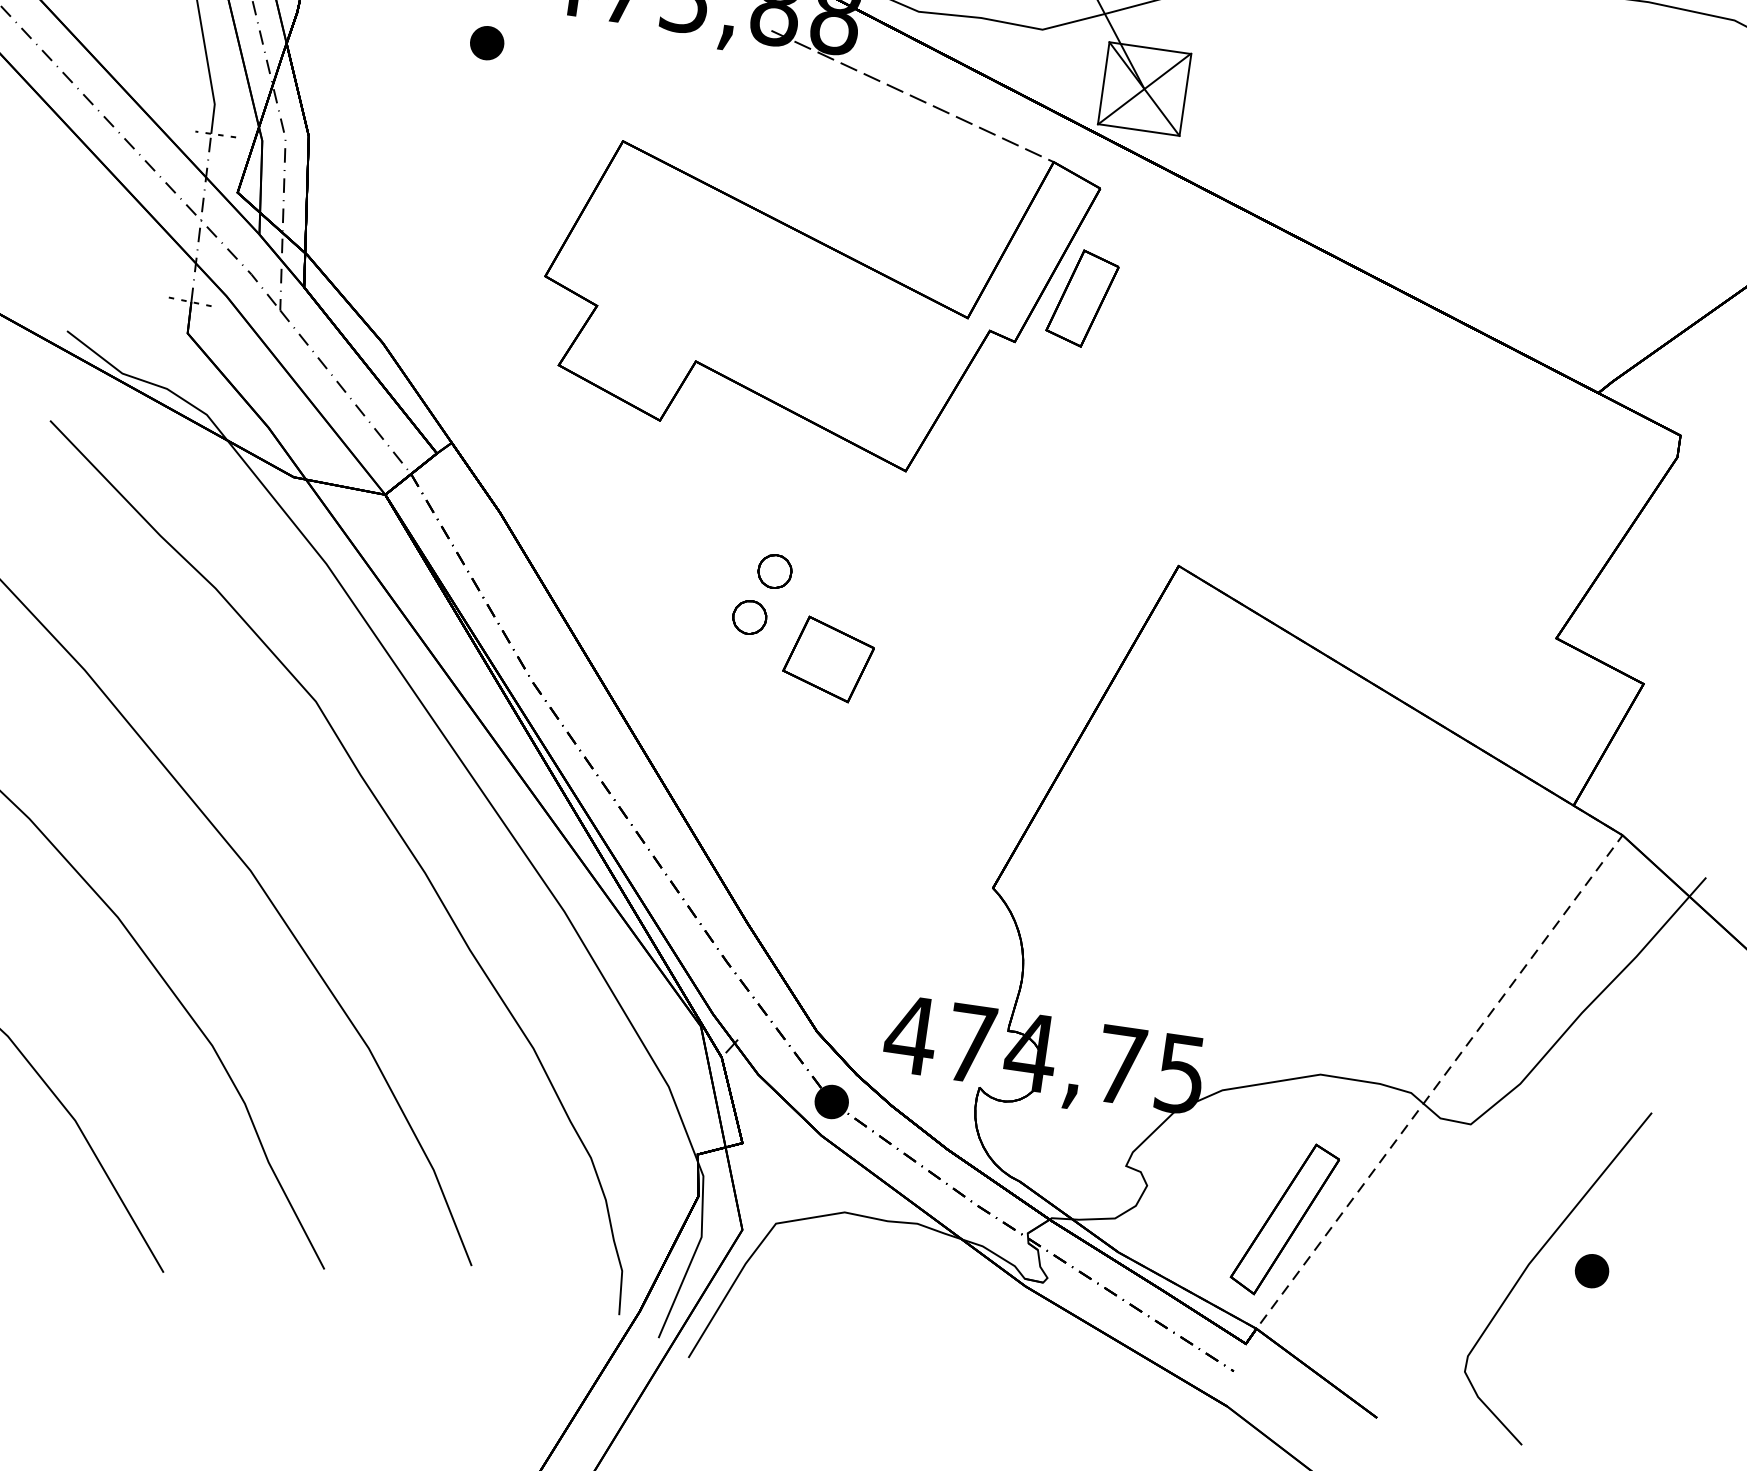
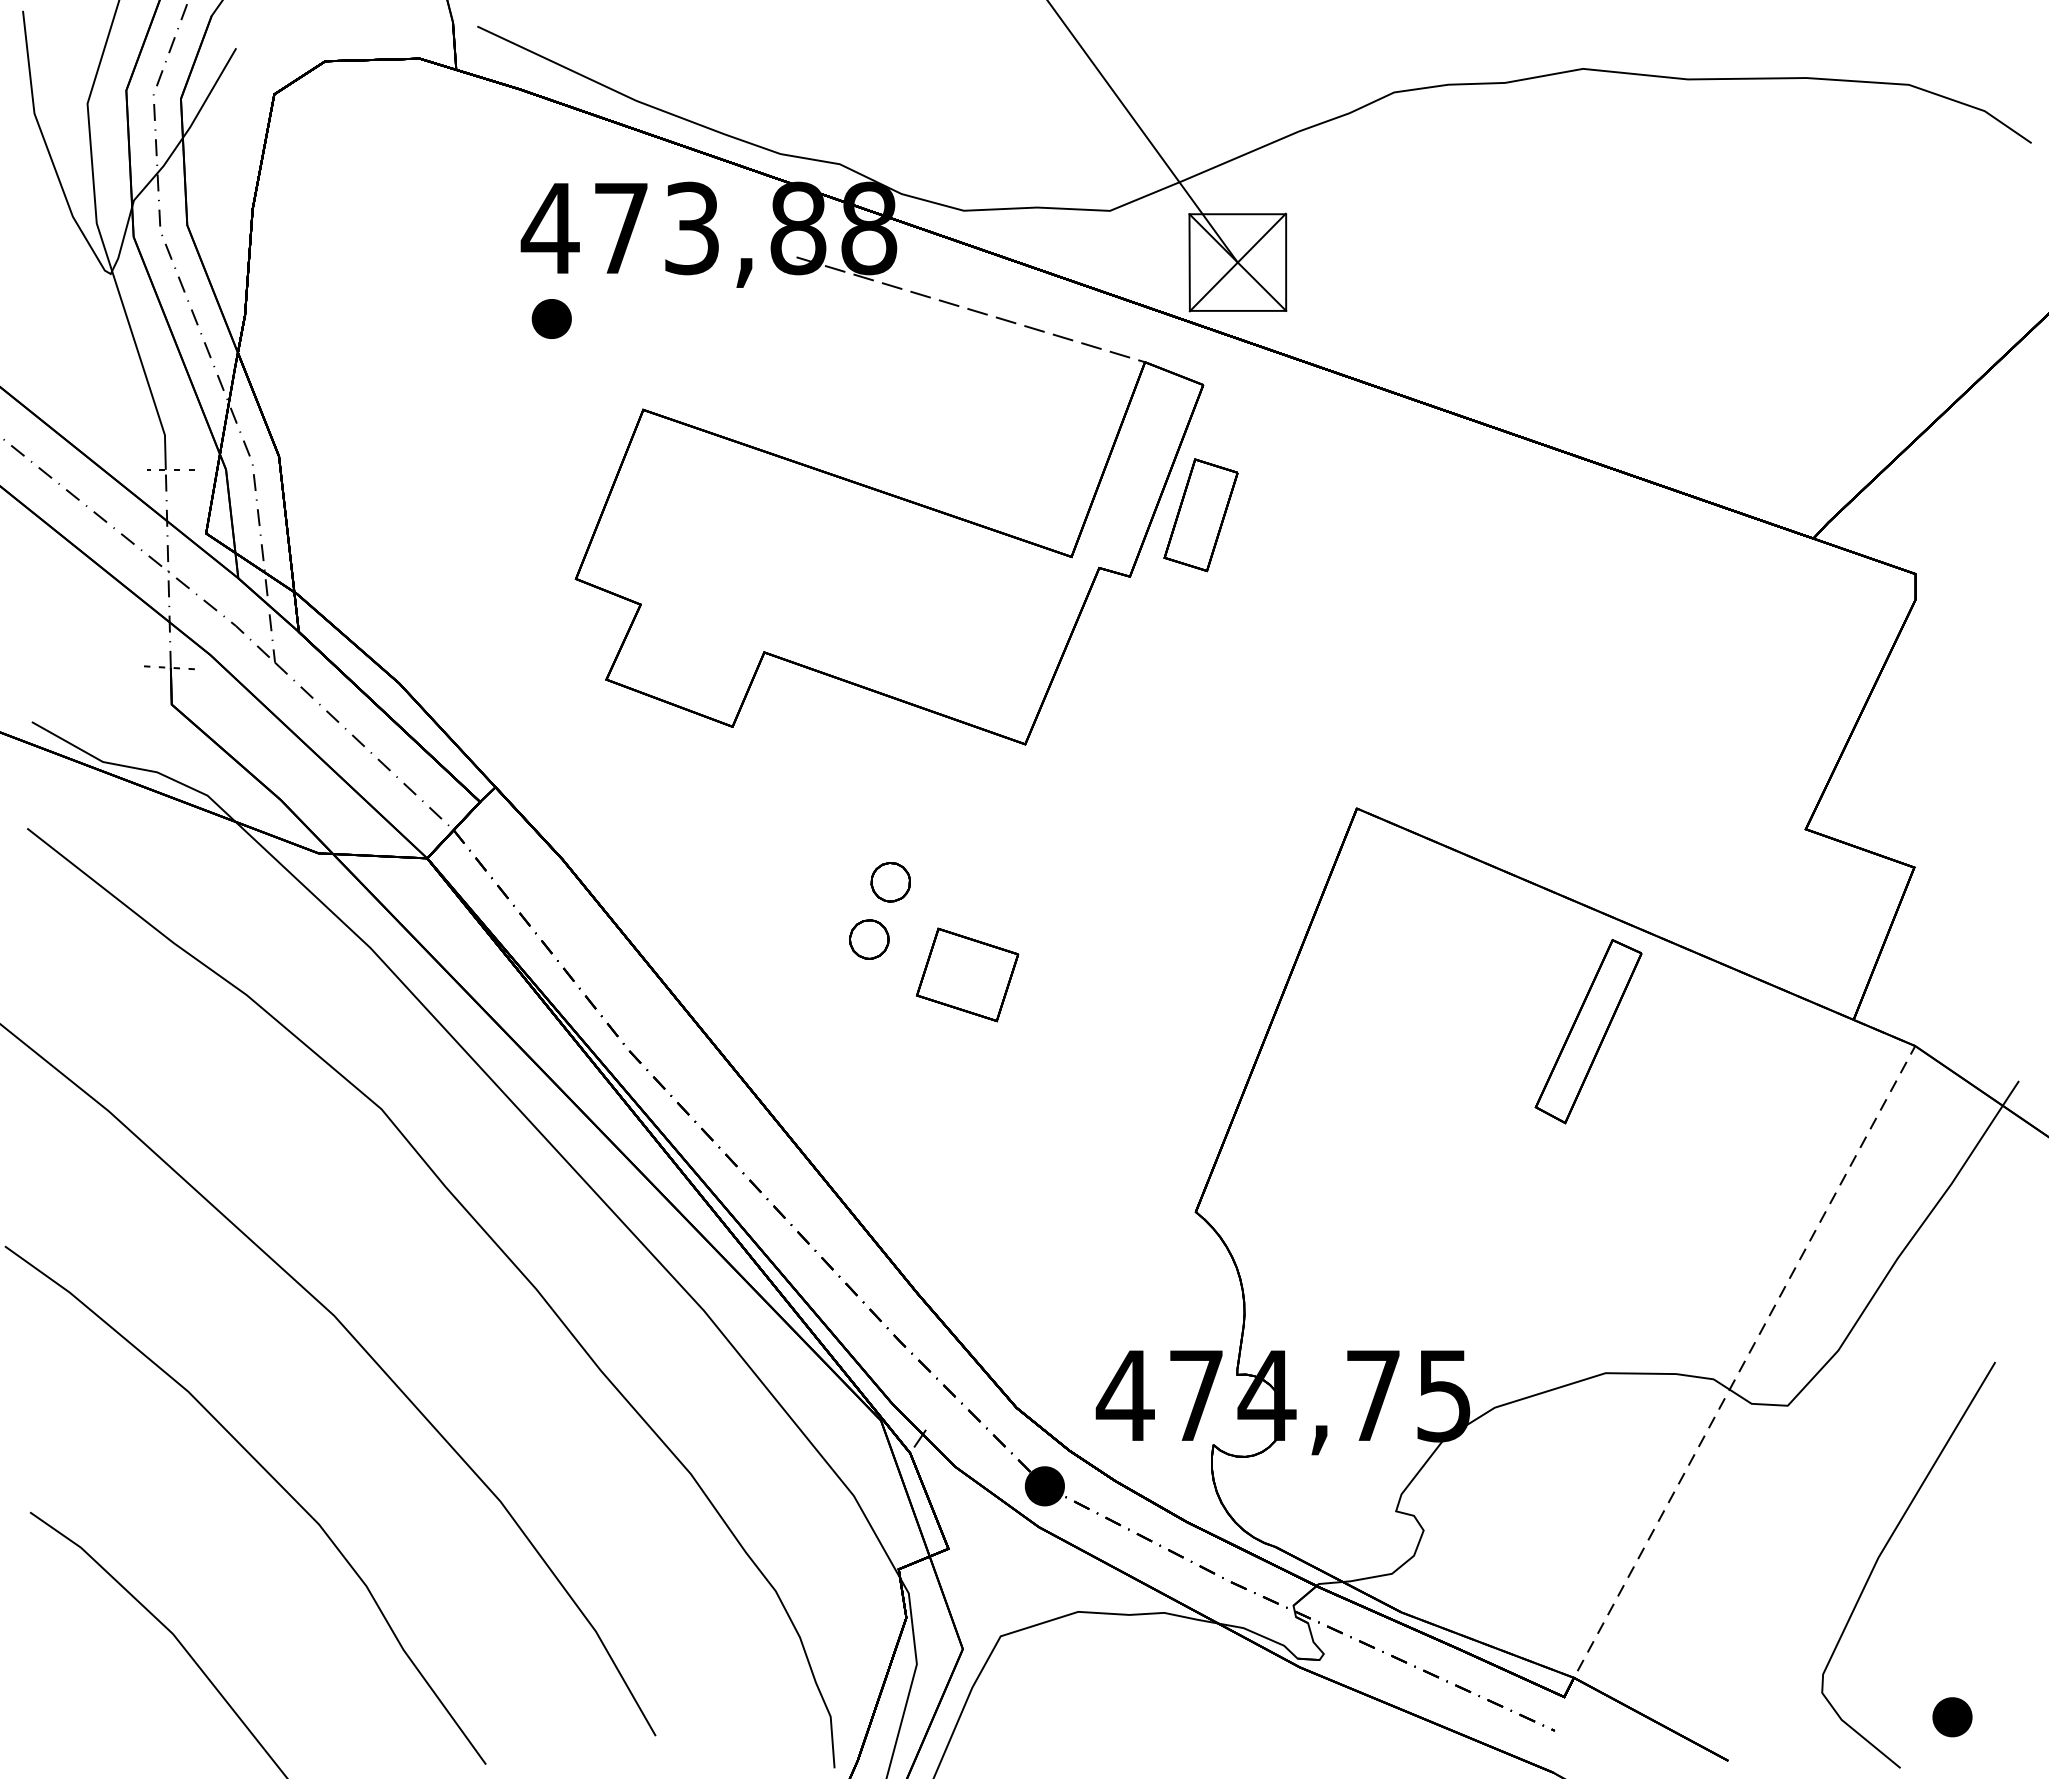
part: (486, 42) -> (551, 318), moved
part: (1284, 1219) -> (1588, 1031), moved
part: (1592, 1271) -> (1952, 1717), moved

